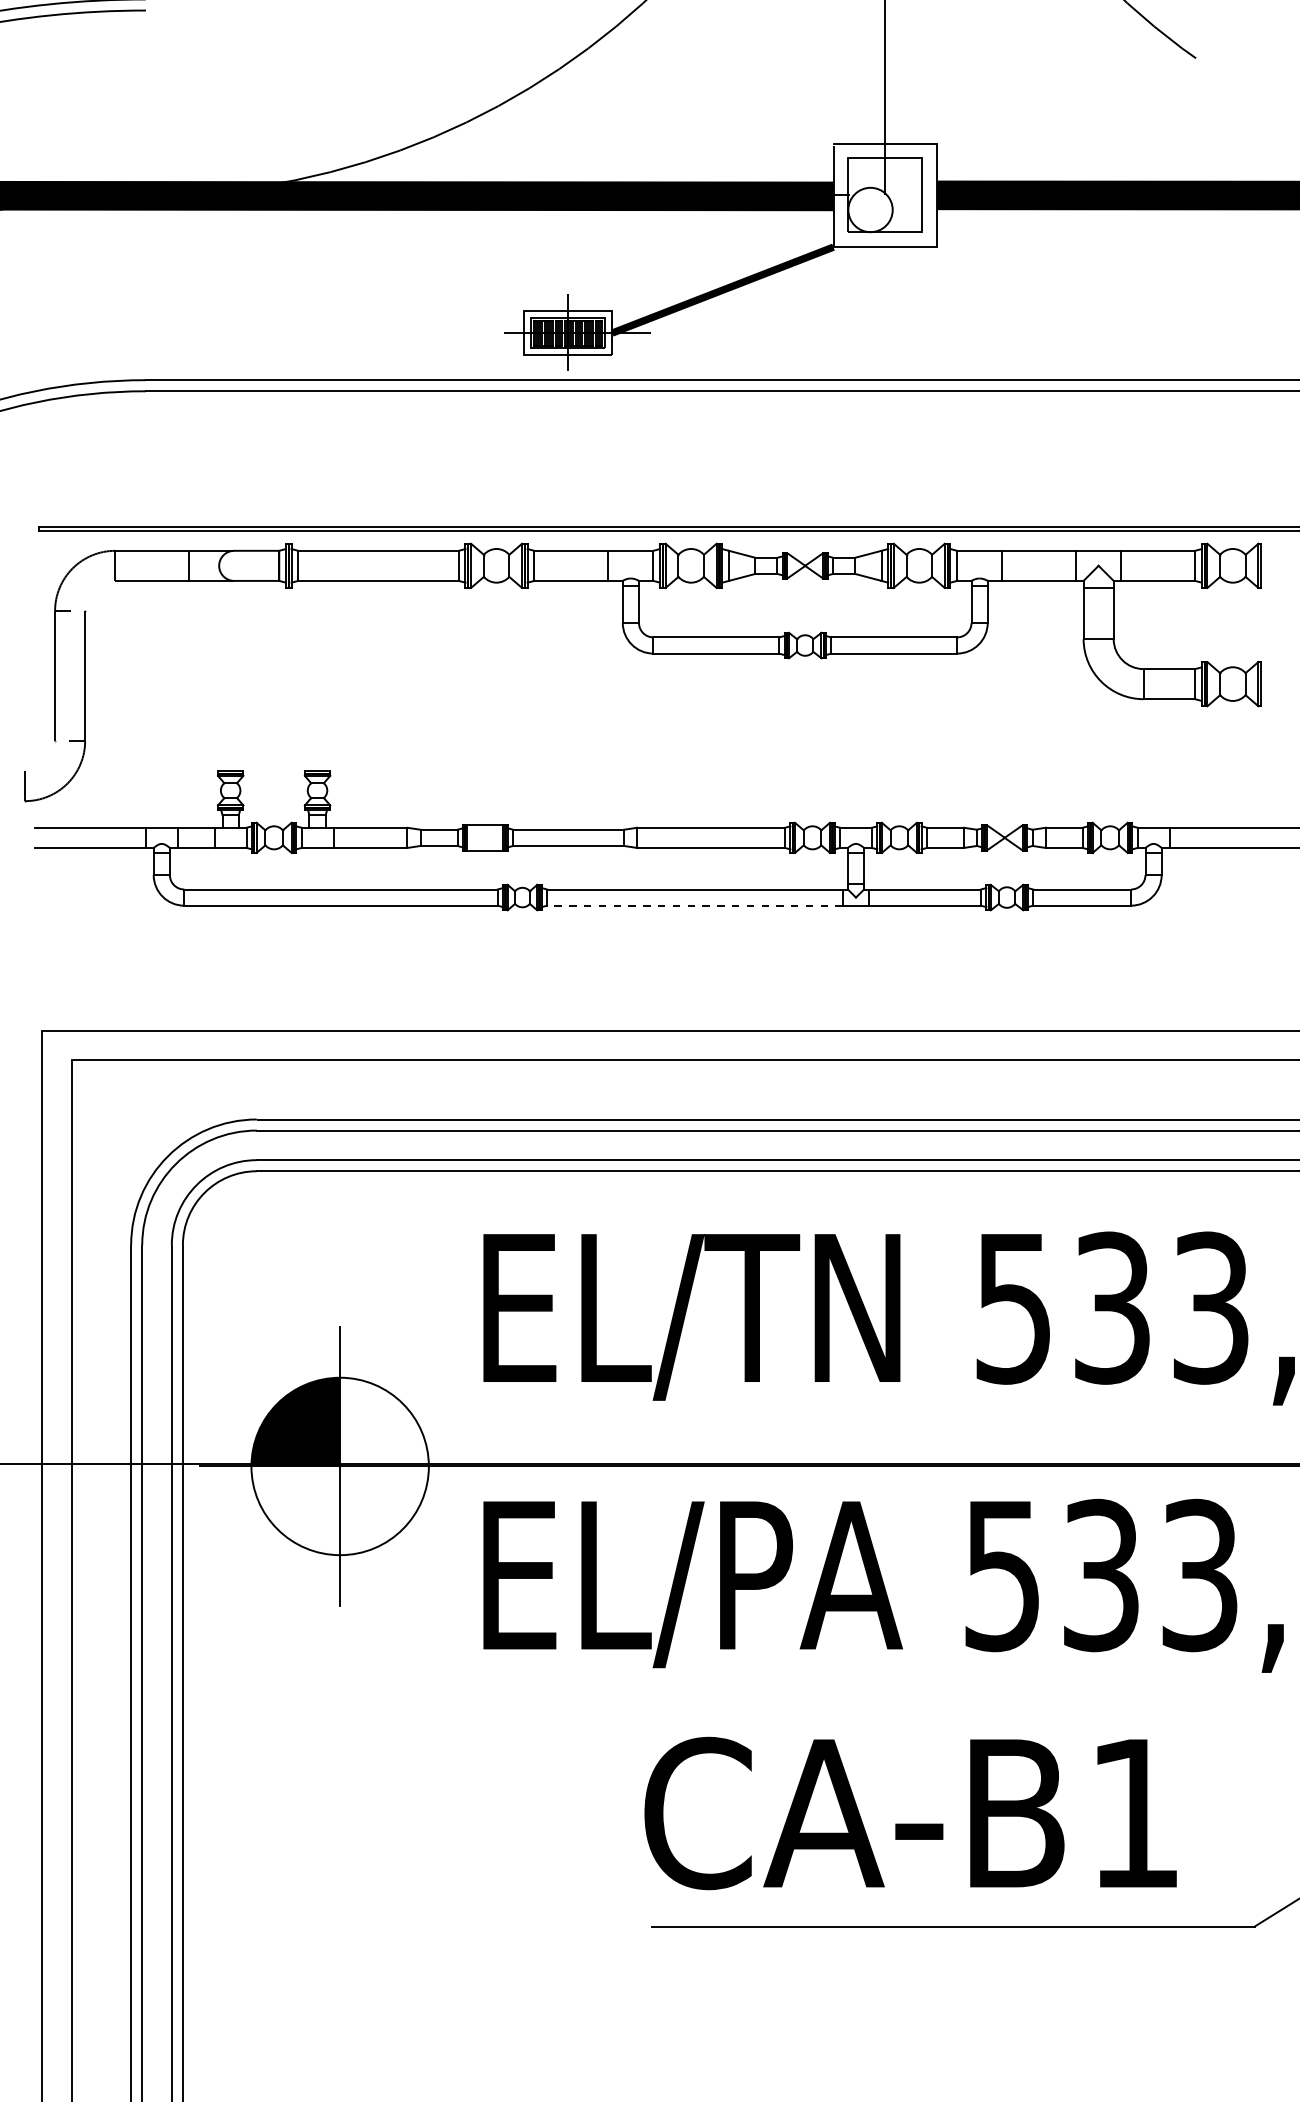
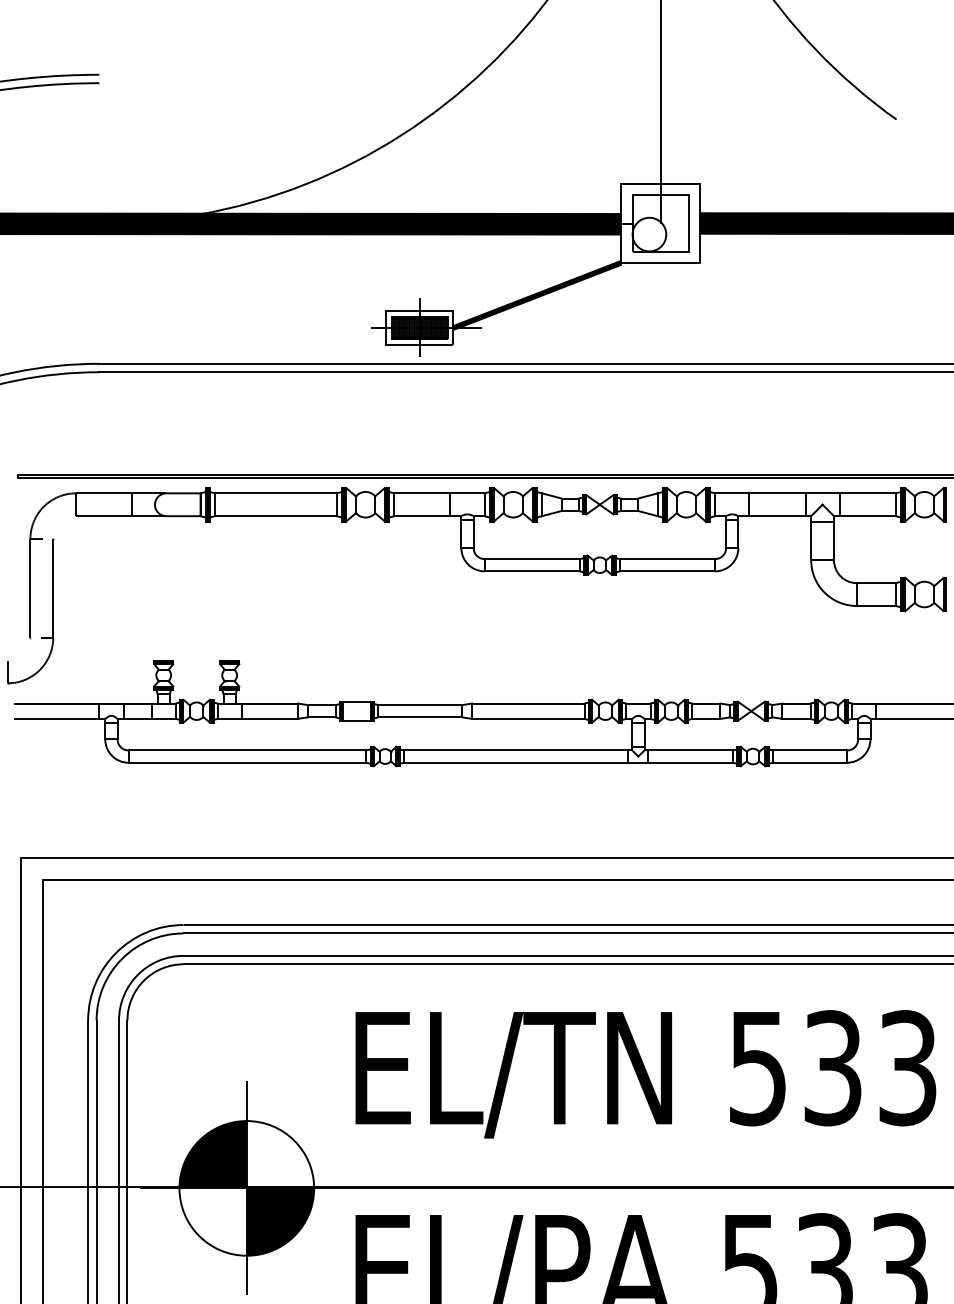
line: (694, 905) -> (515, 762), dashed -> solid
fill: (384, 1510) -> (280, 1221), added

